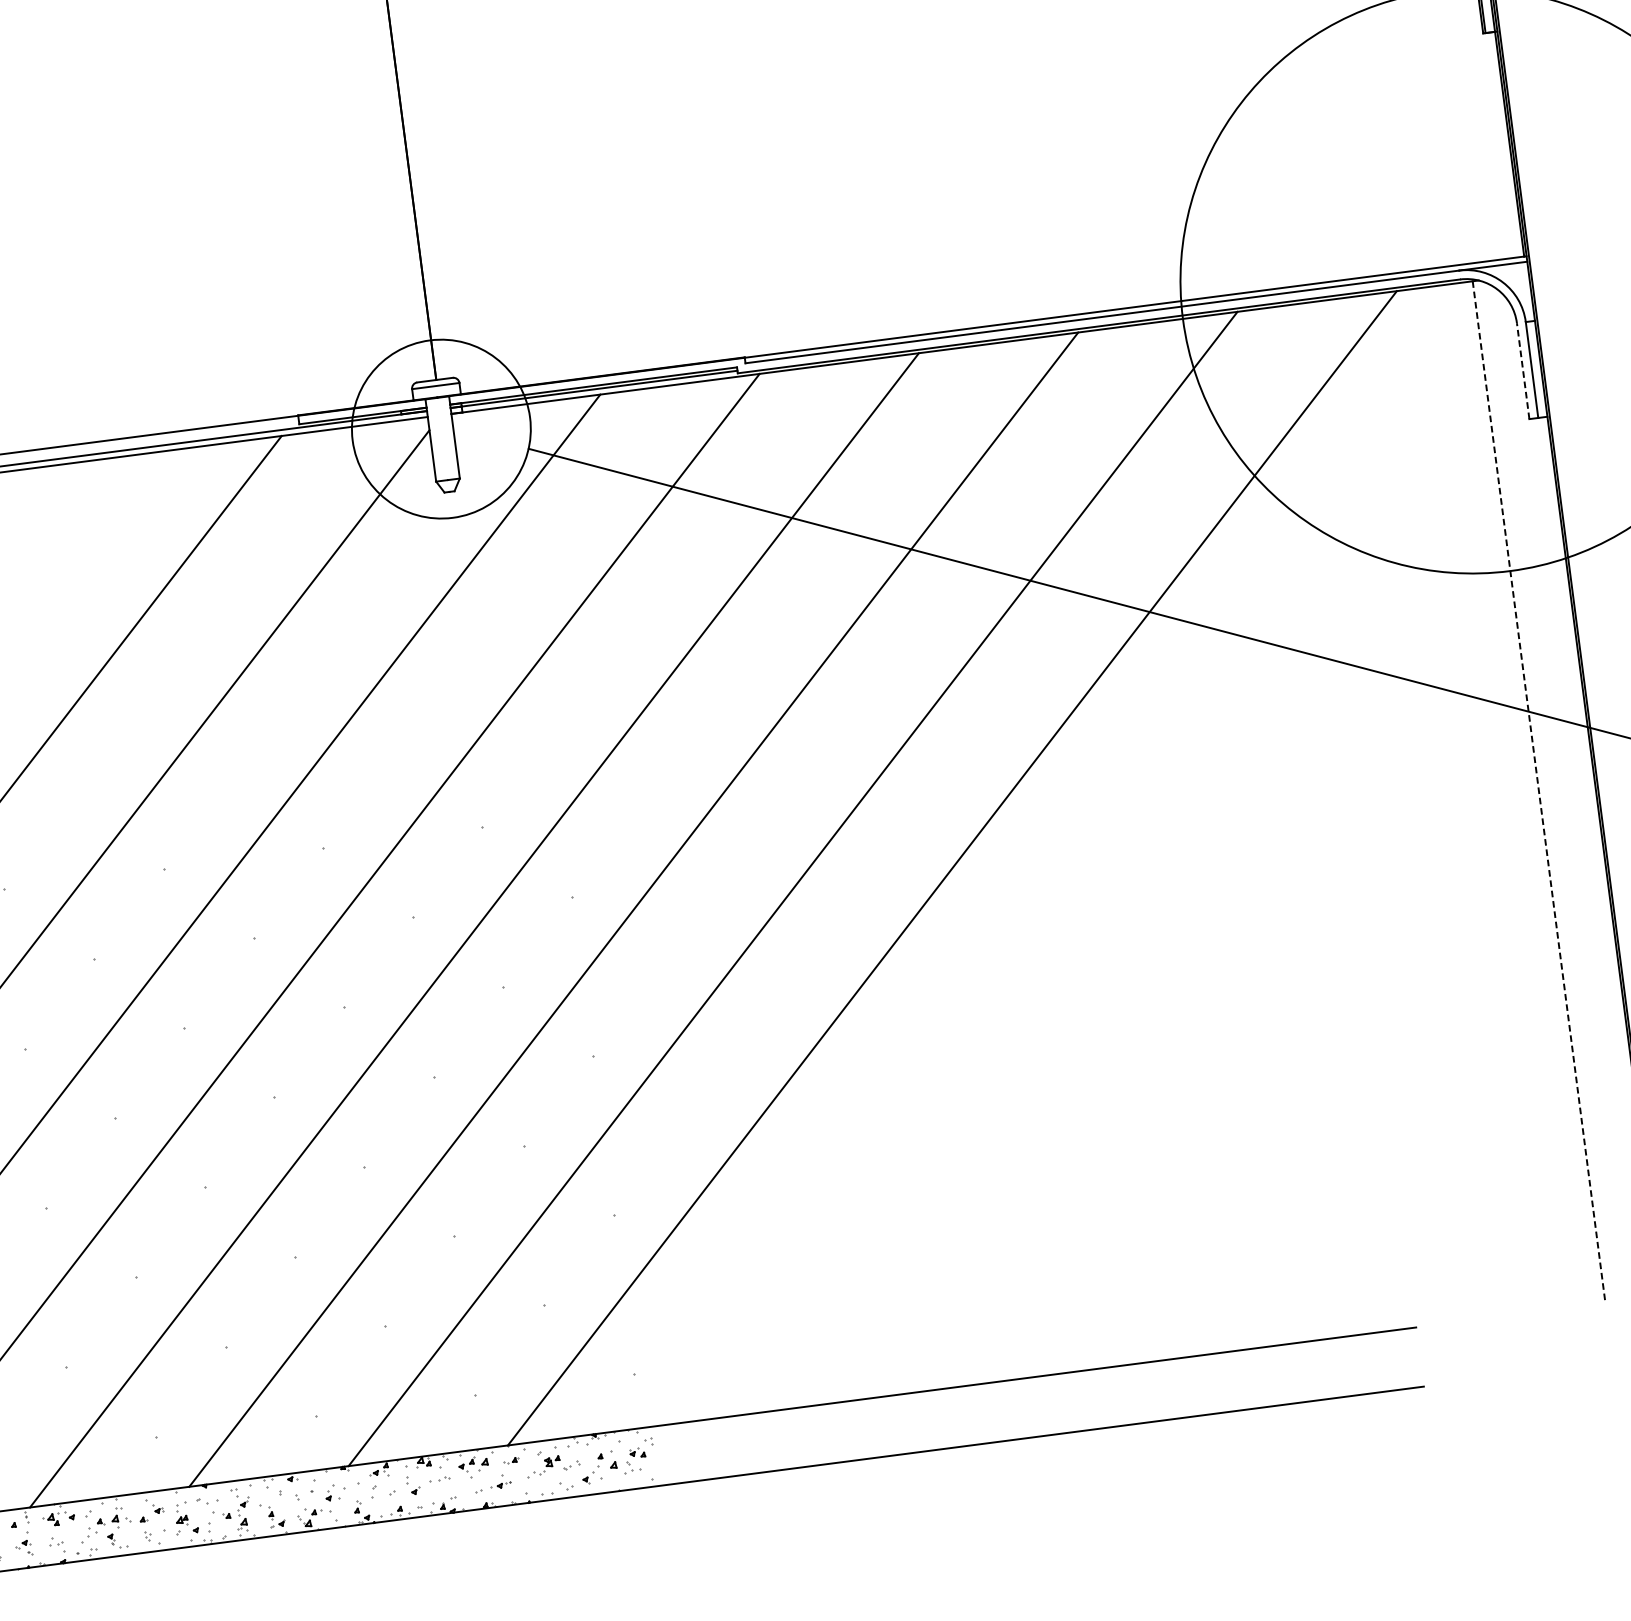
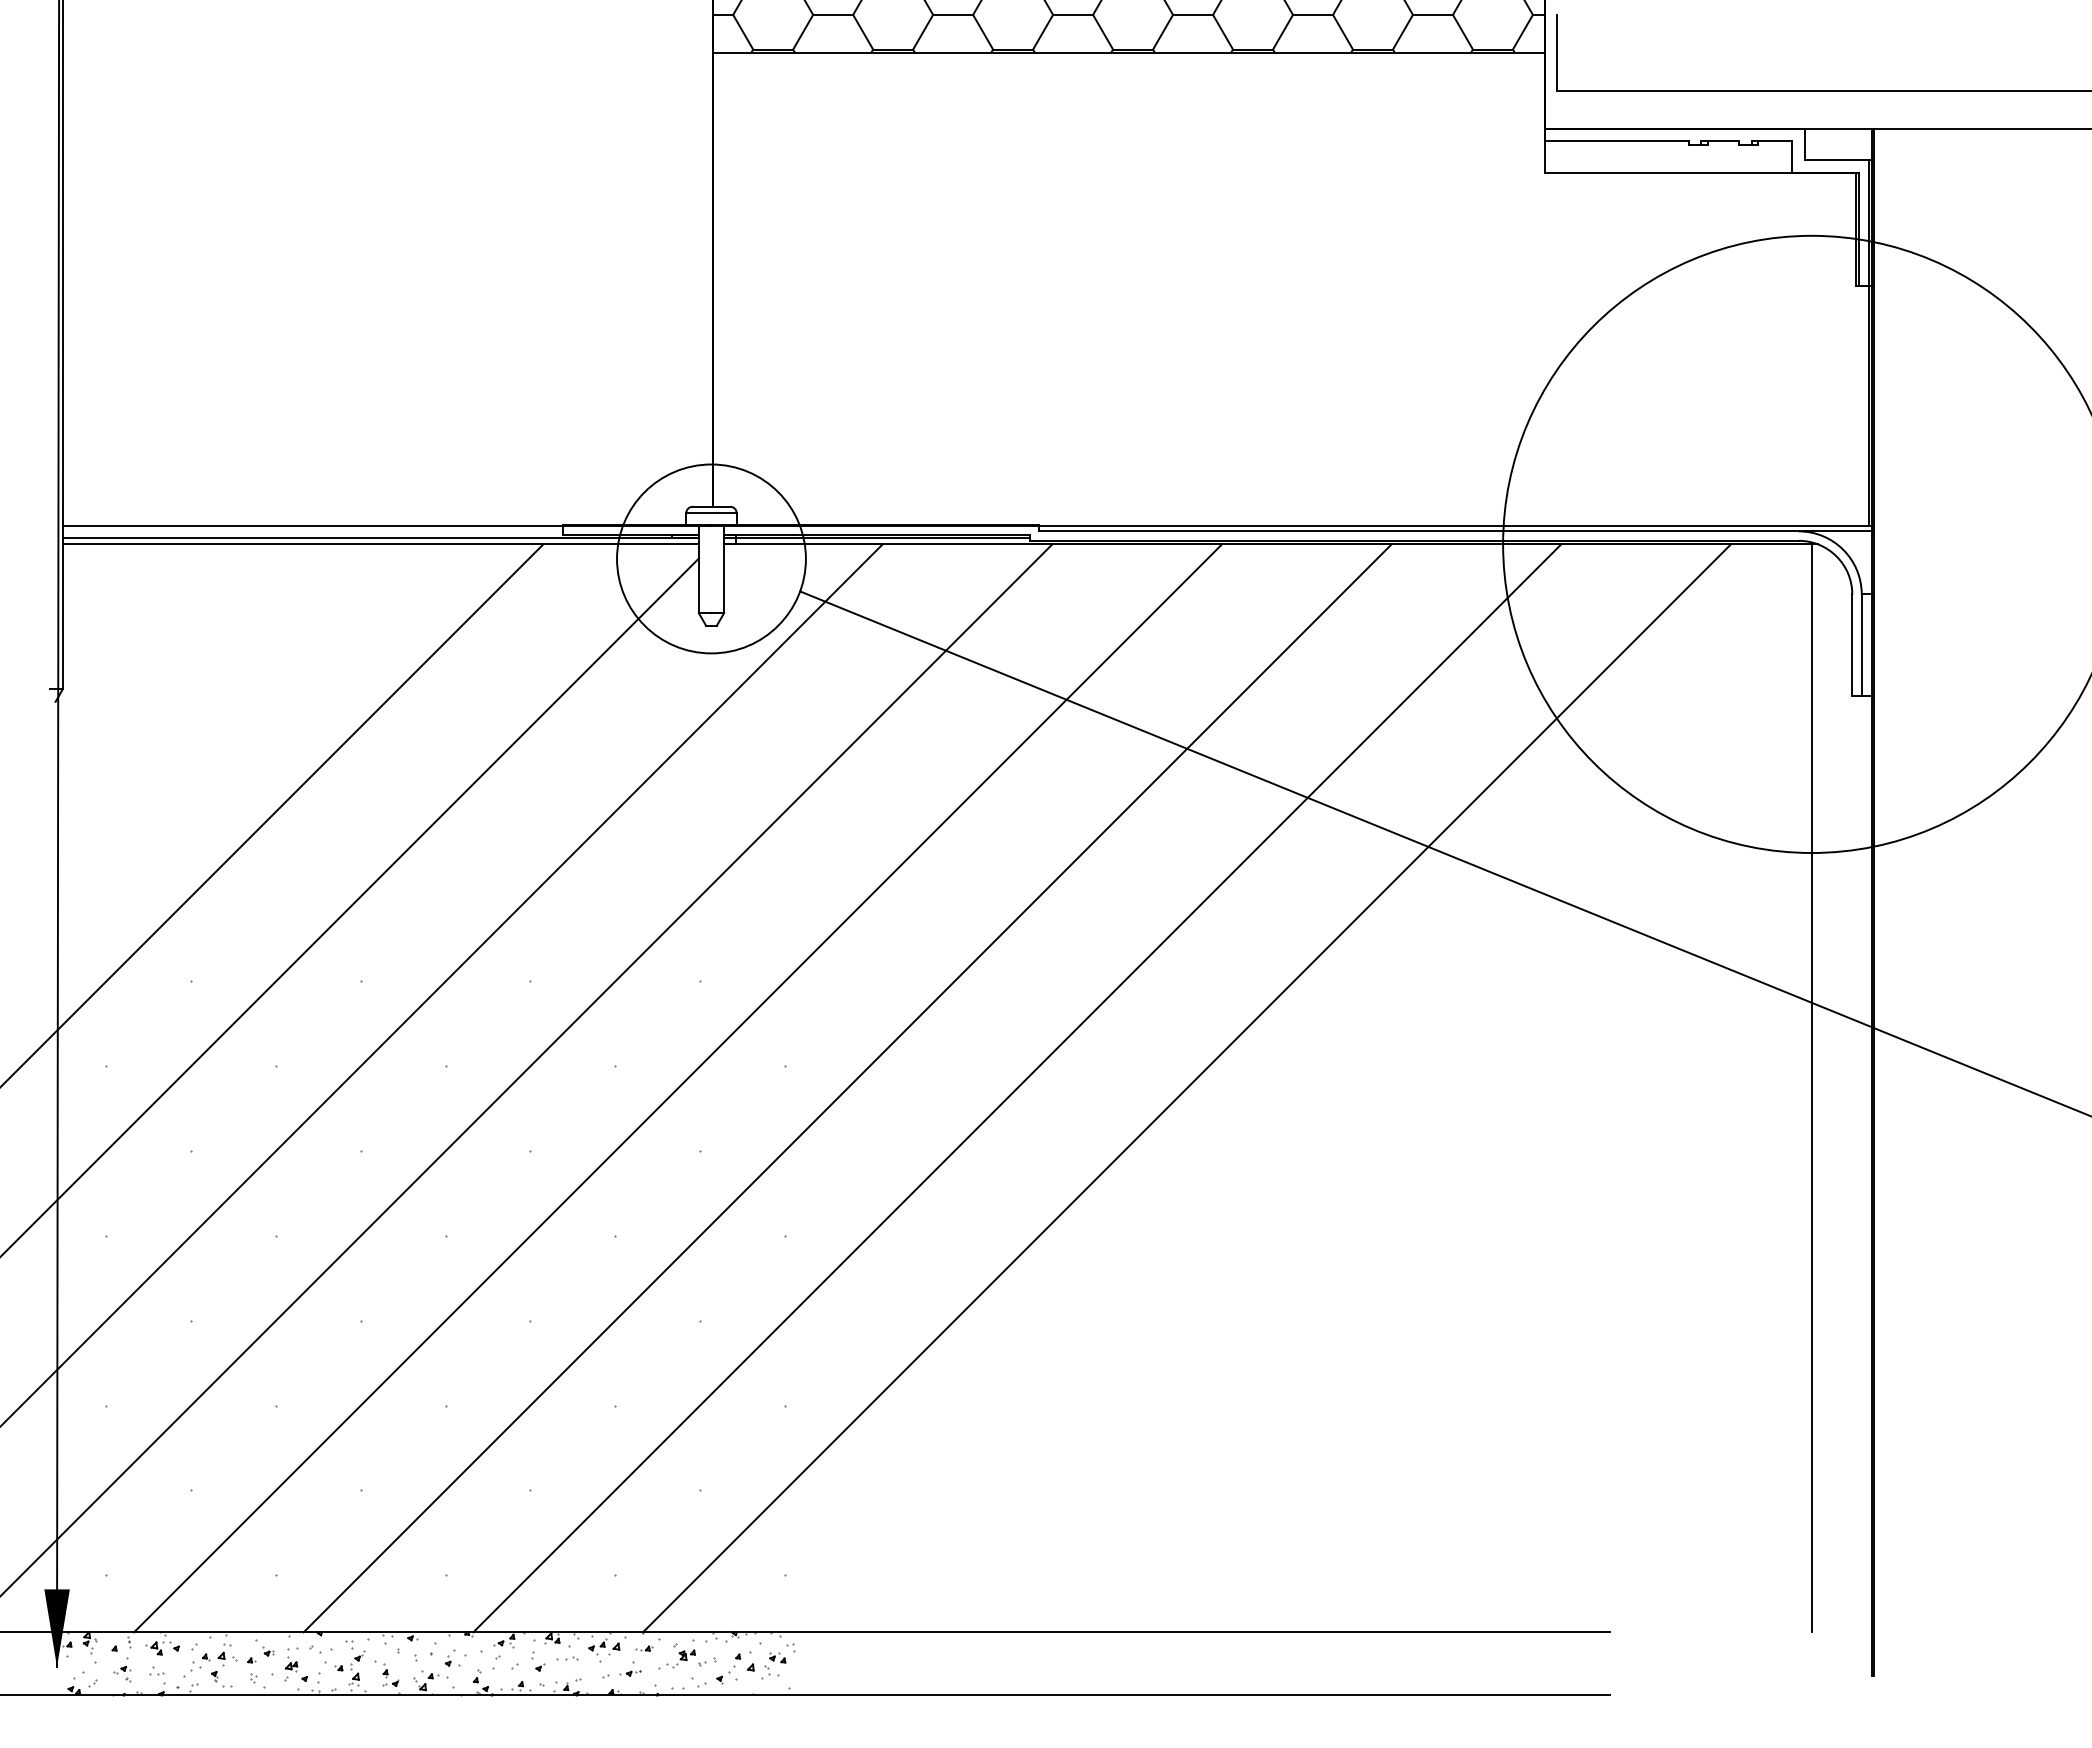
line: (1523, 370) -> (1852, 644), dashed -> solid
line: (1538, 792) -> (1811, 1088), dashed -> solid

